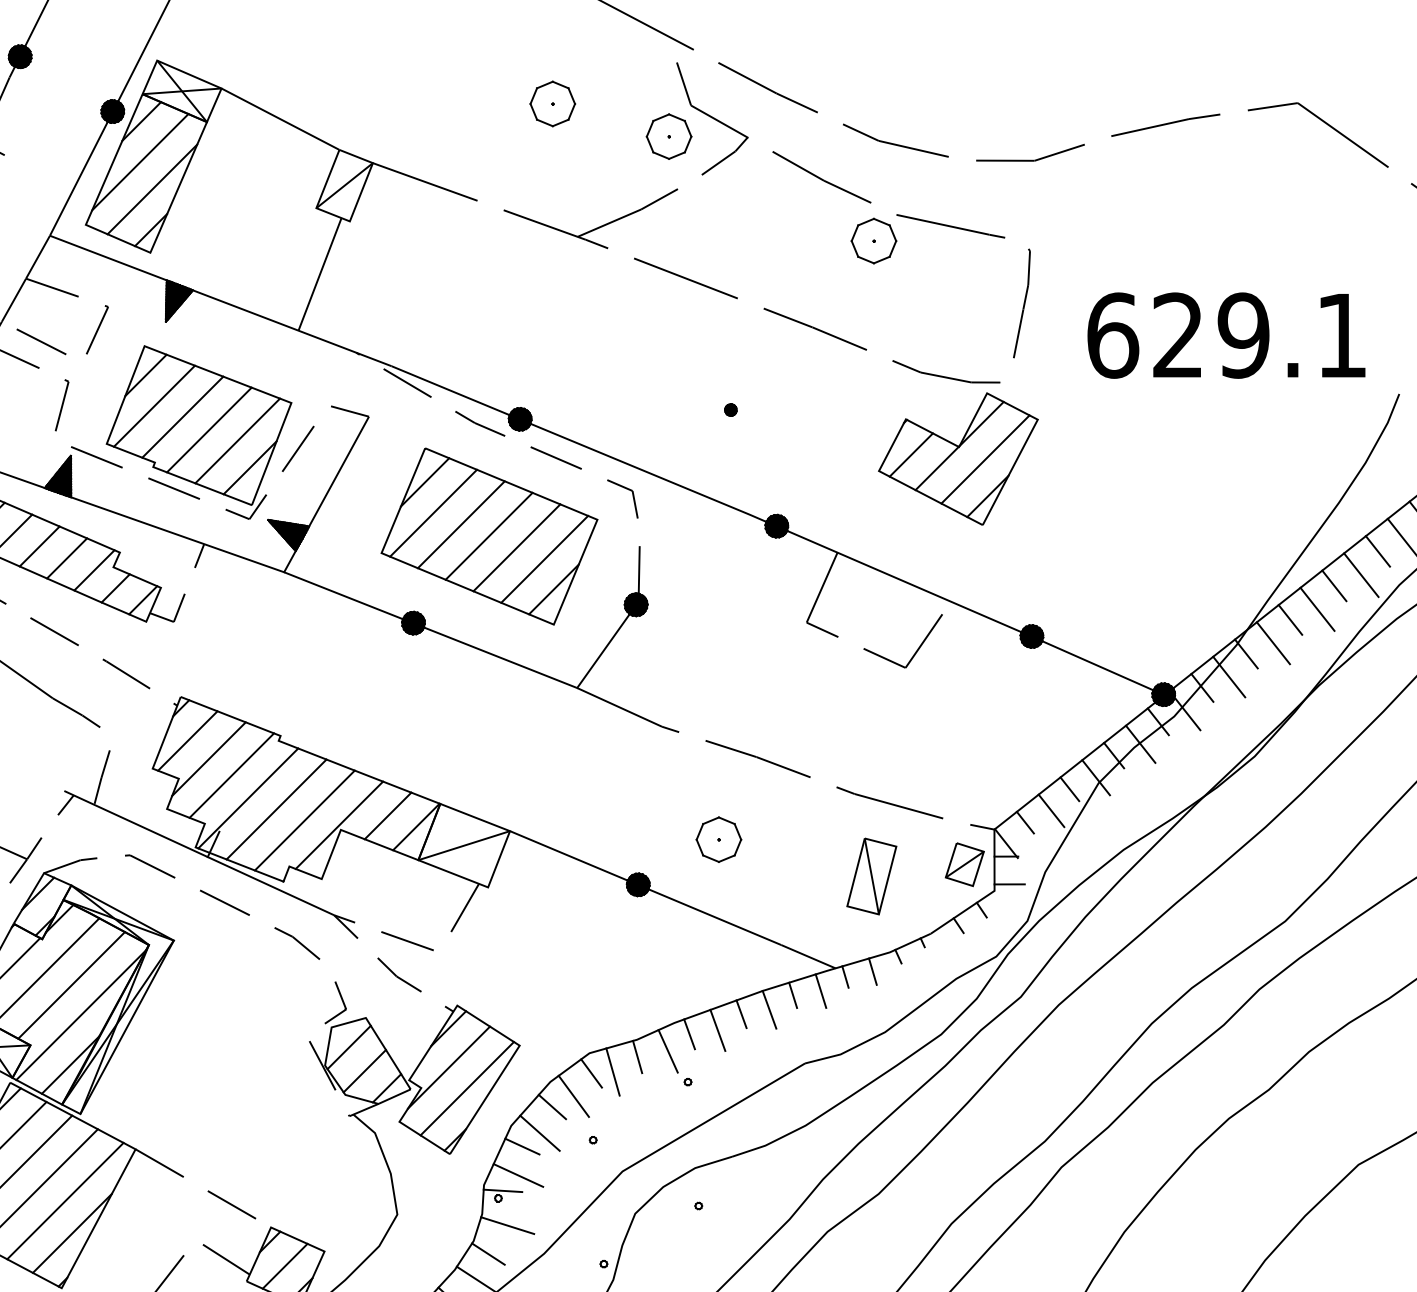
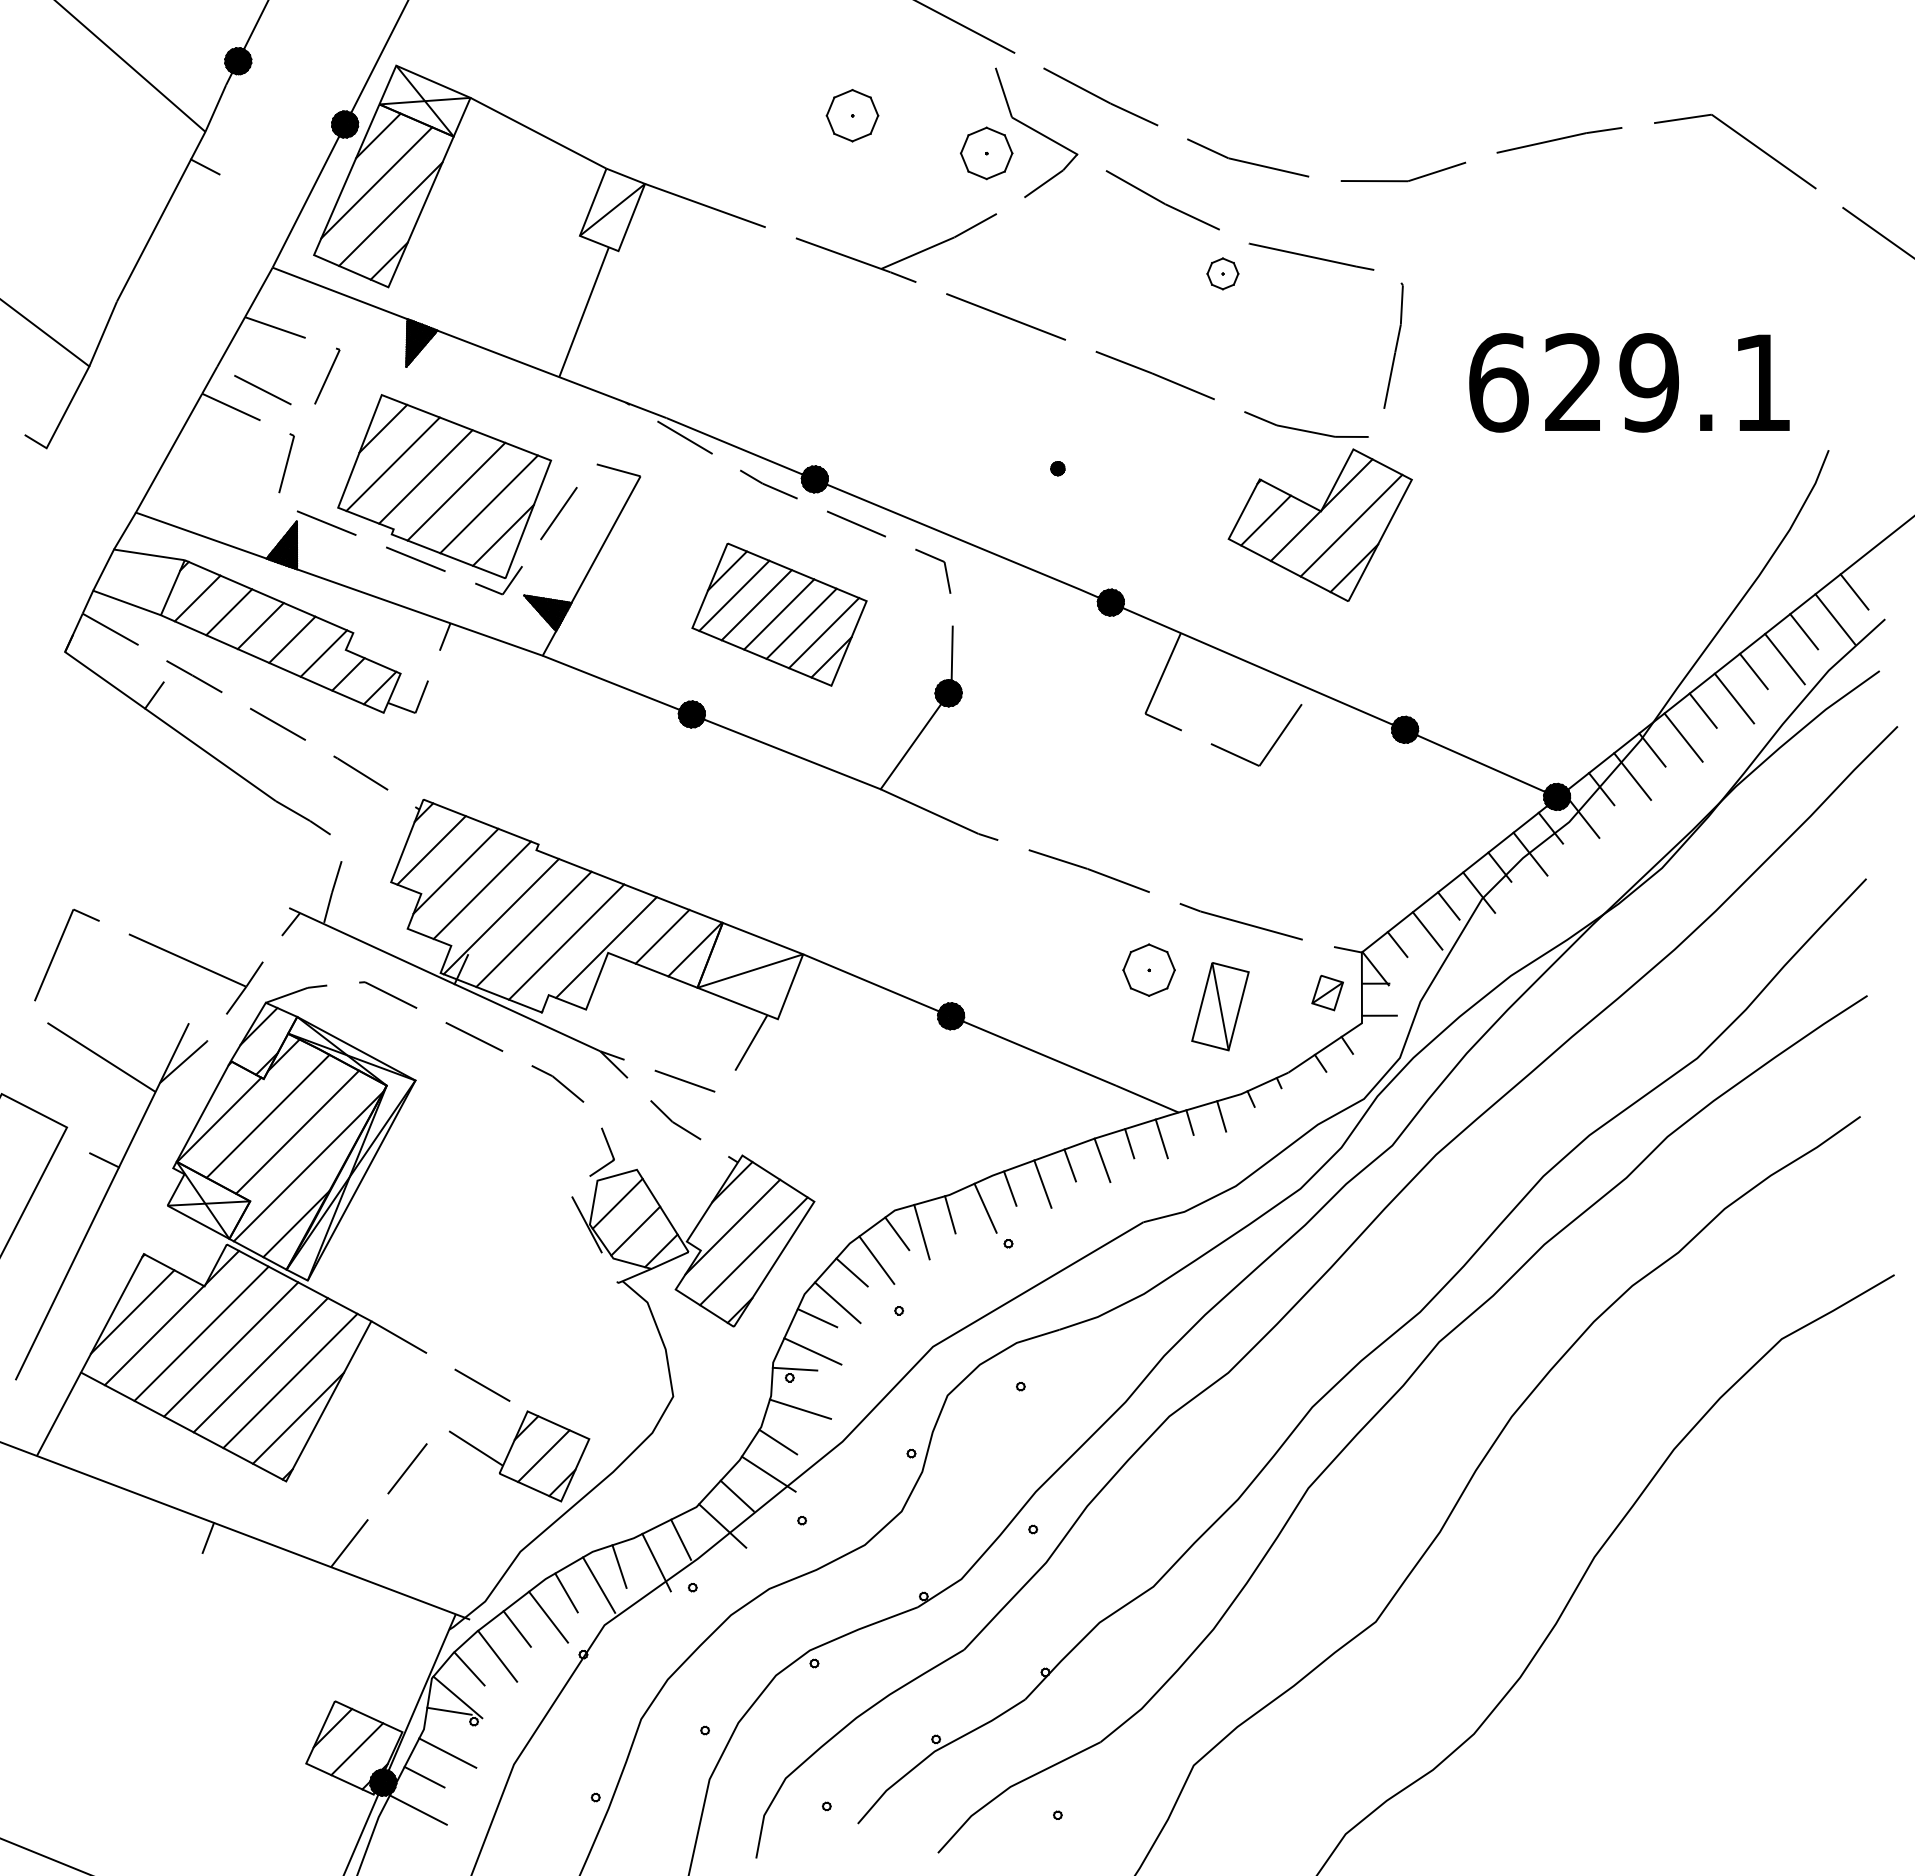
part: (873, 240) -> (1222, 273), size x0.6
part: (489, 536) -> (779, 614), size x0.7
part: (718, 839) -> (1148, 969), moved
part: (964, 864) -> (1327, 992), size x0.7

